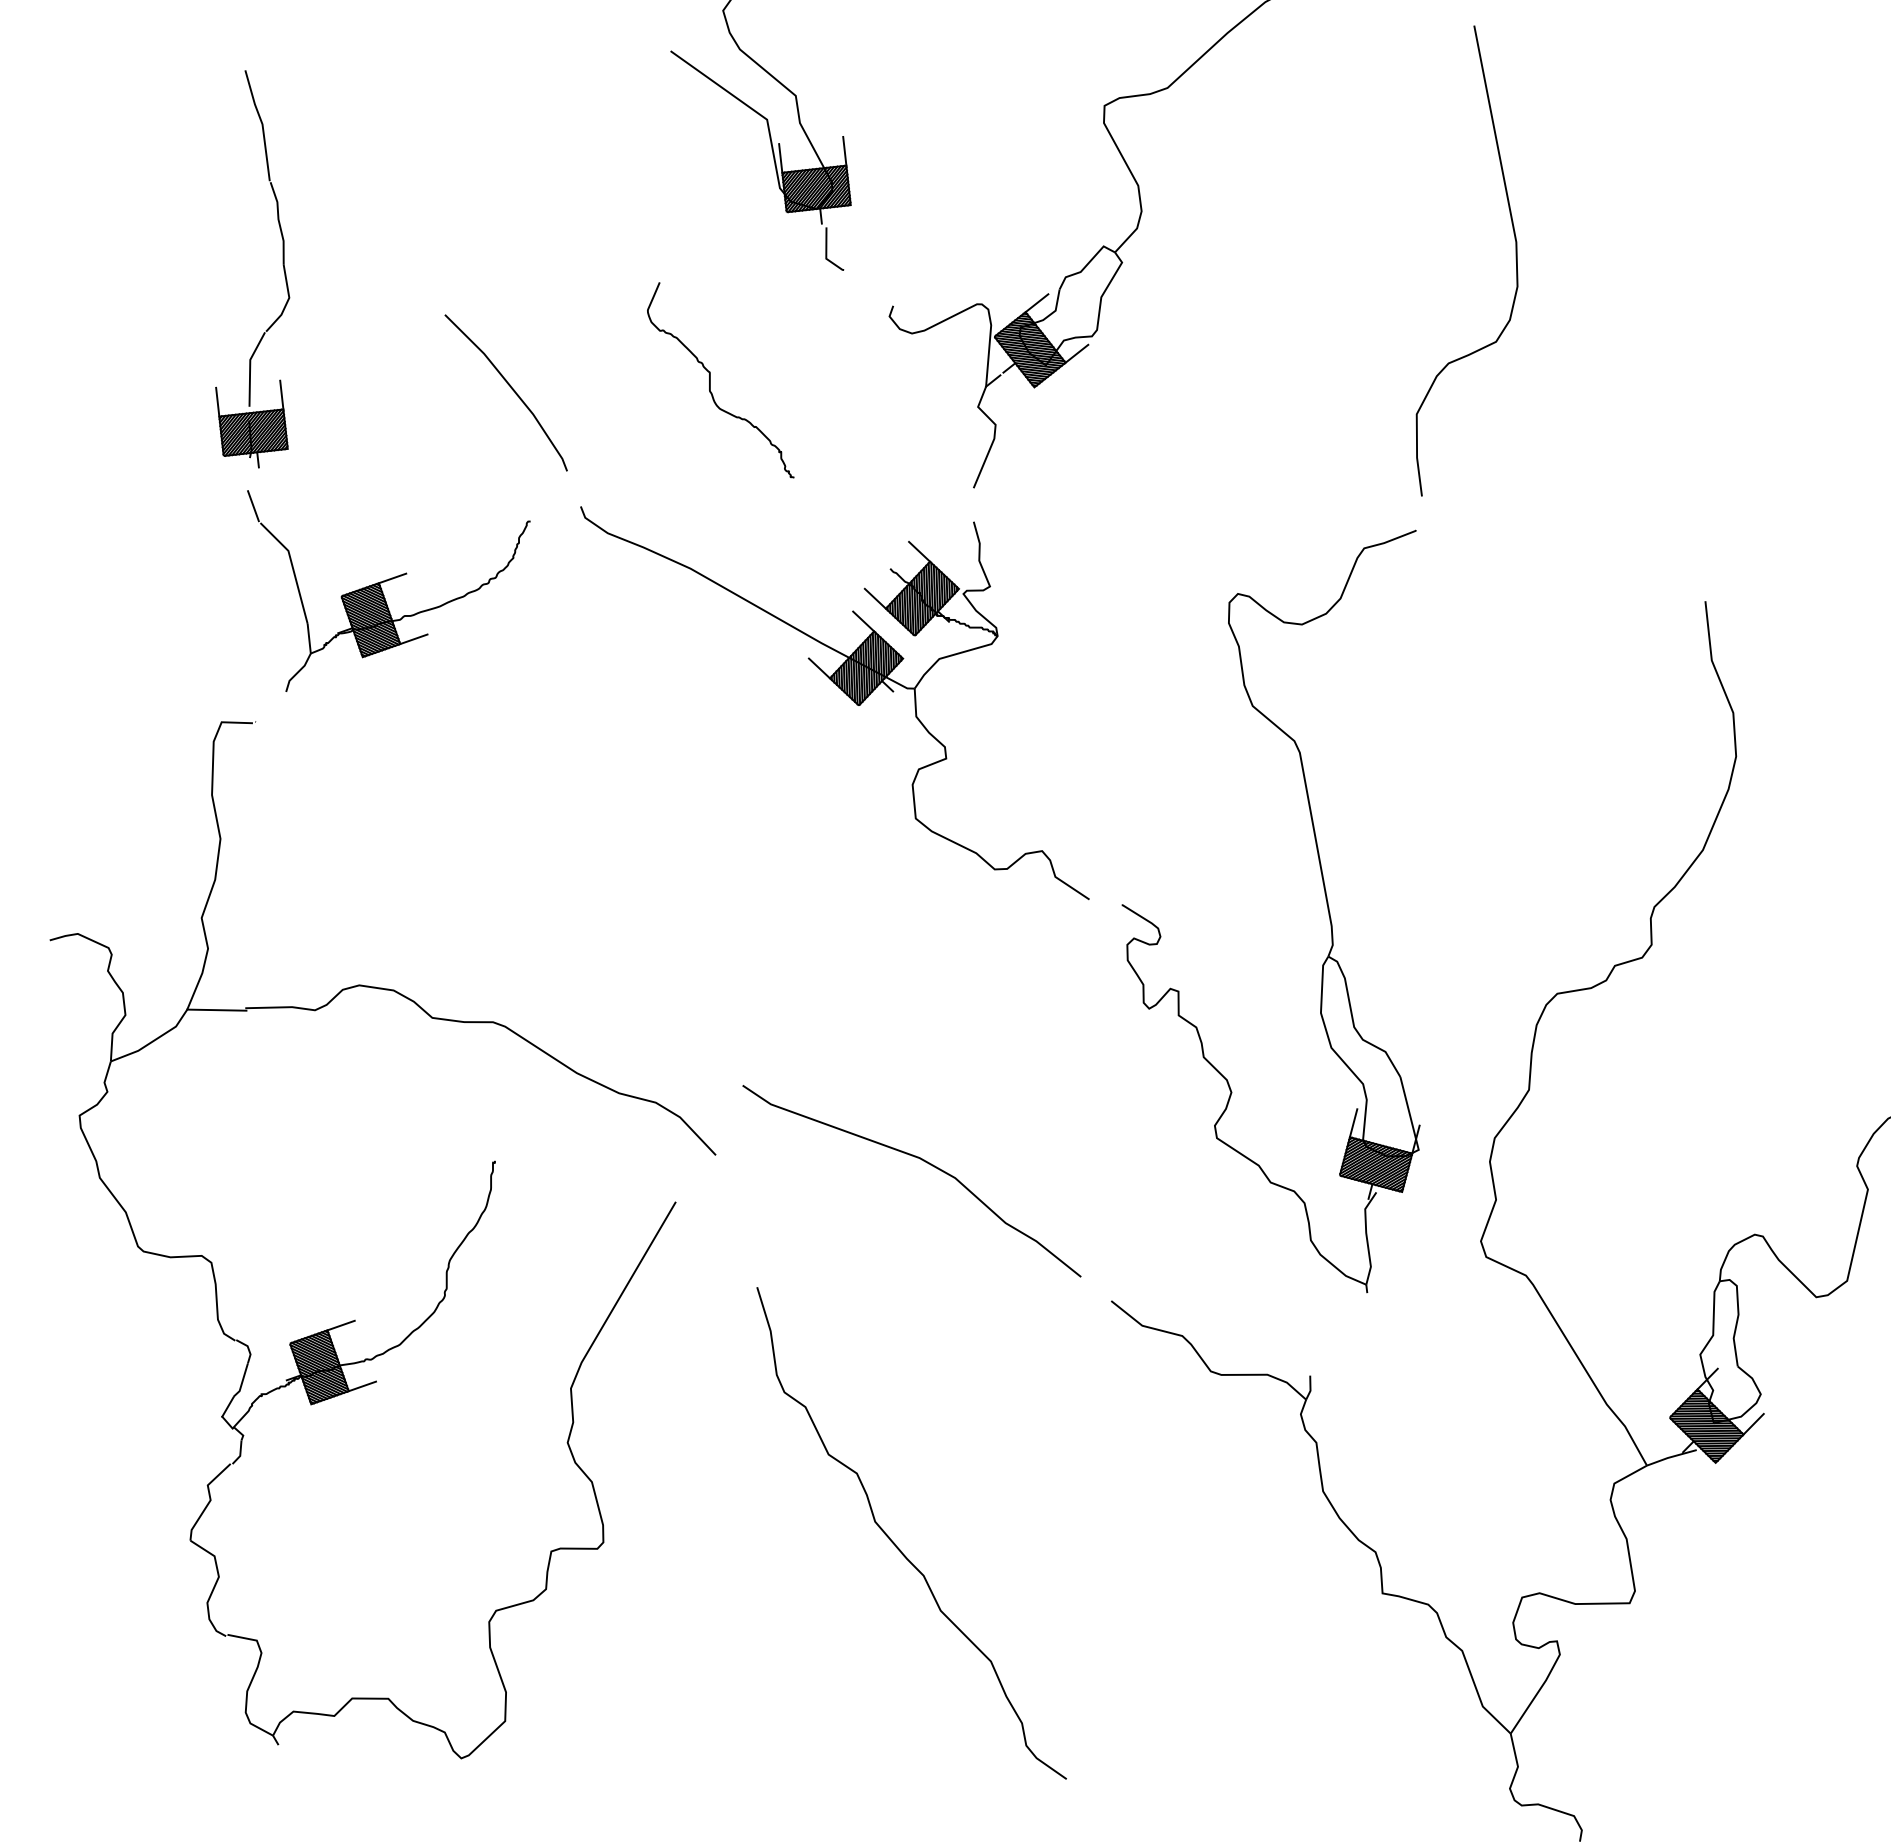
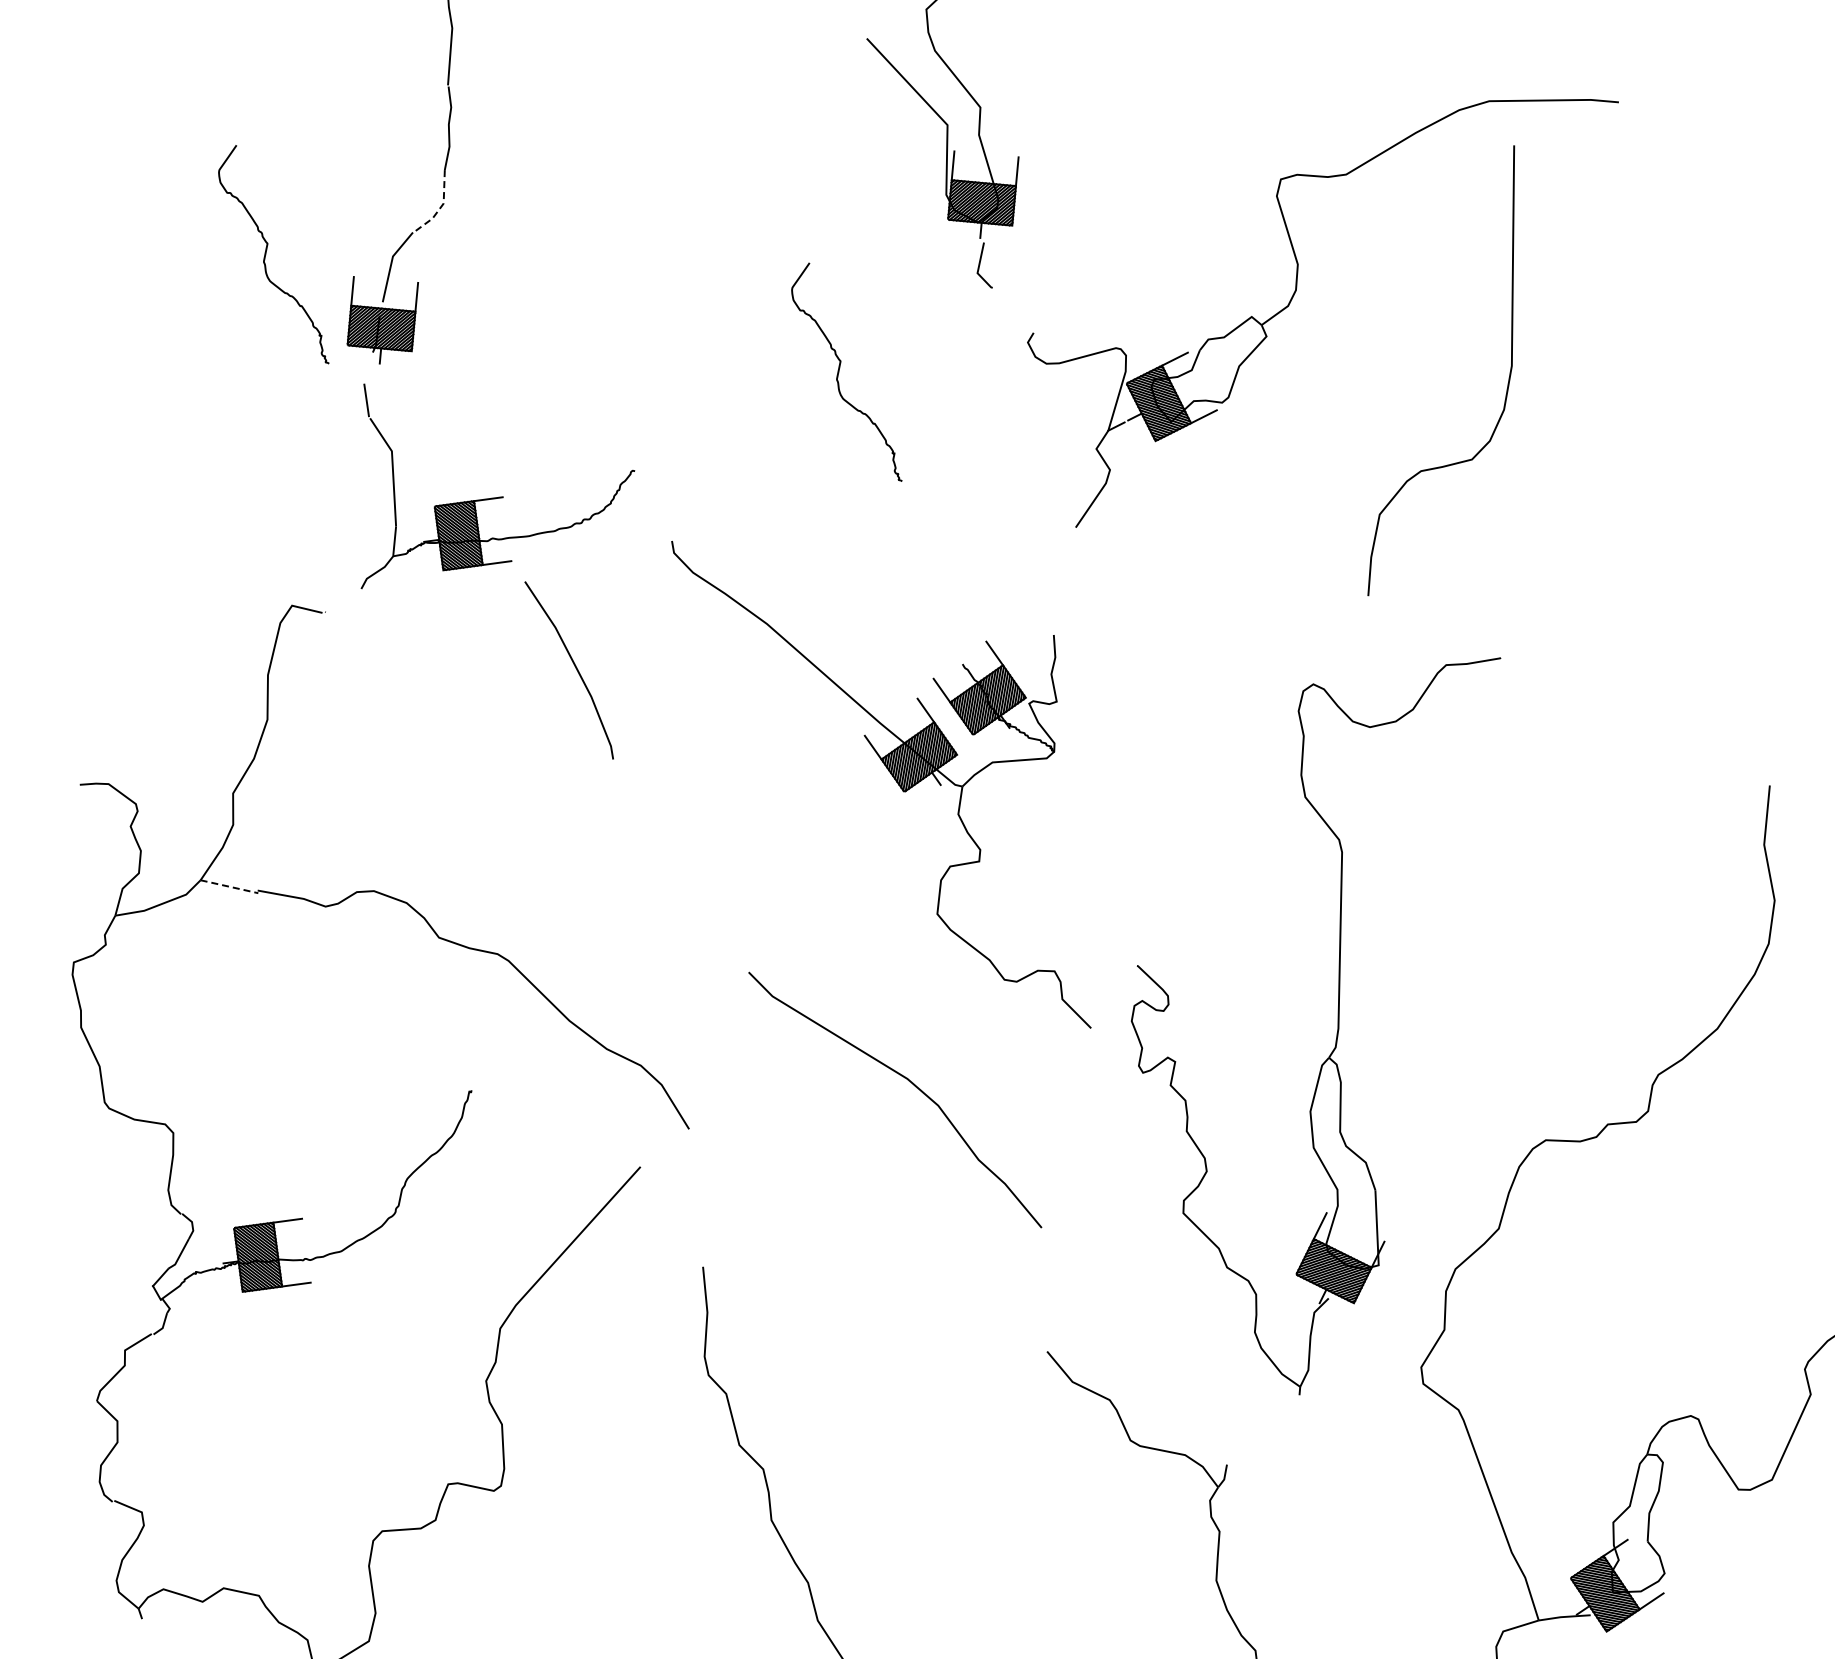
curve: (1515, 259) -> (1507, 382), moved
line: (287, 301) -> (441, 206), solid -> dashed
curve: (125, 380) -> (266, 251), added
line: (511, 389) -> (575, 668), moved
part: (844, 693) -> (892, 777), moved
line: (216, 1010) -> (229, 887), solid -> dashed
curve: (921, 1160) -> (908, 1081), moved

